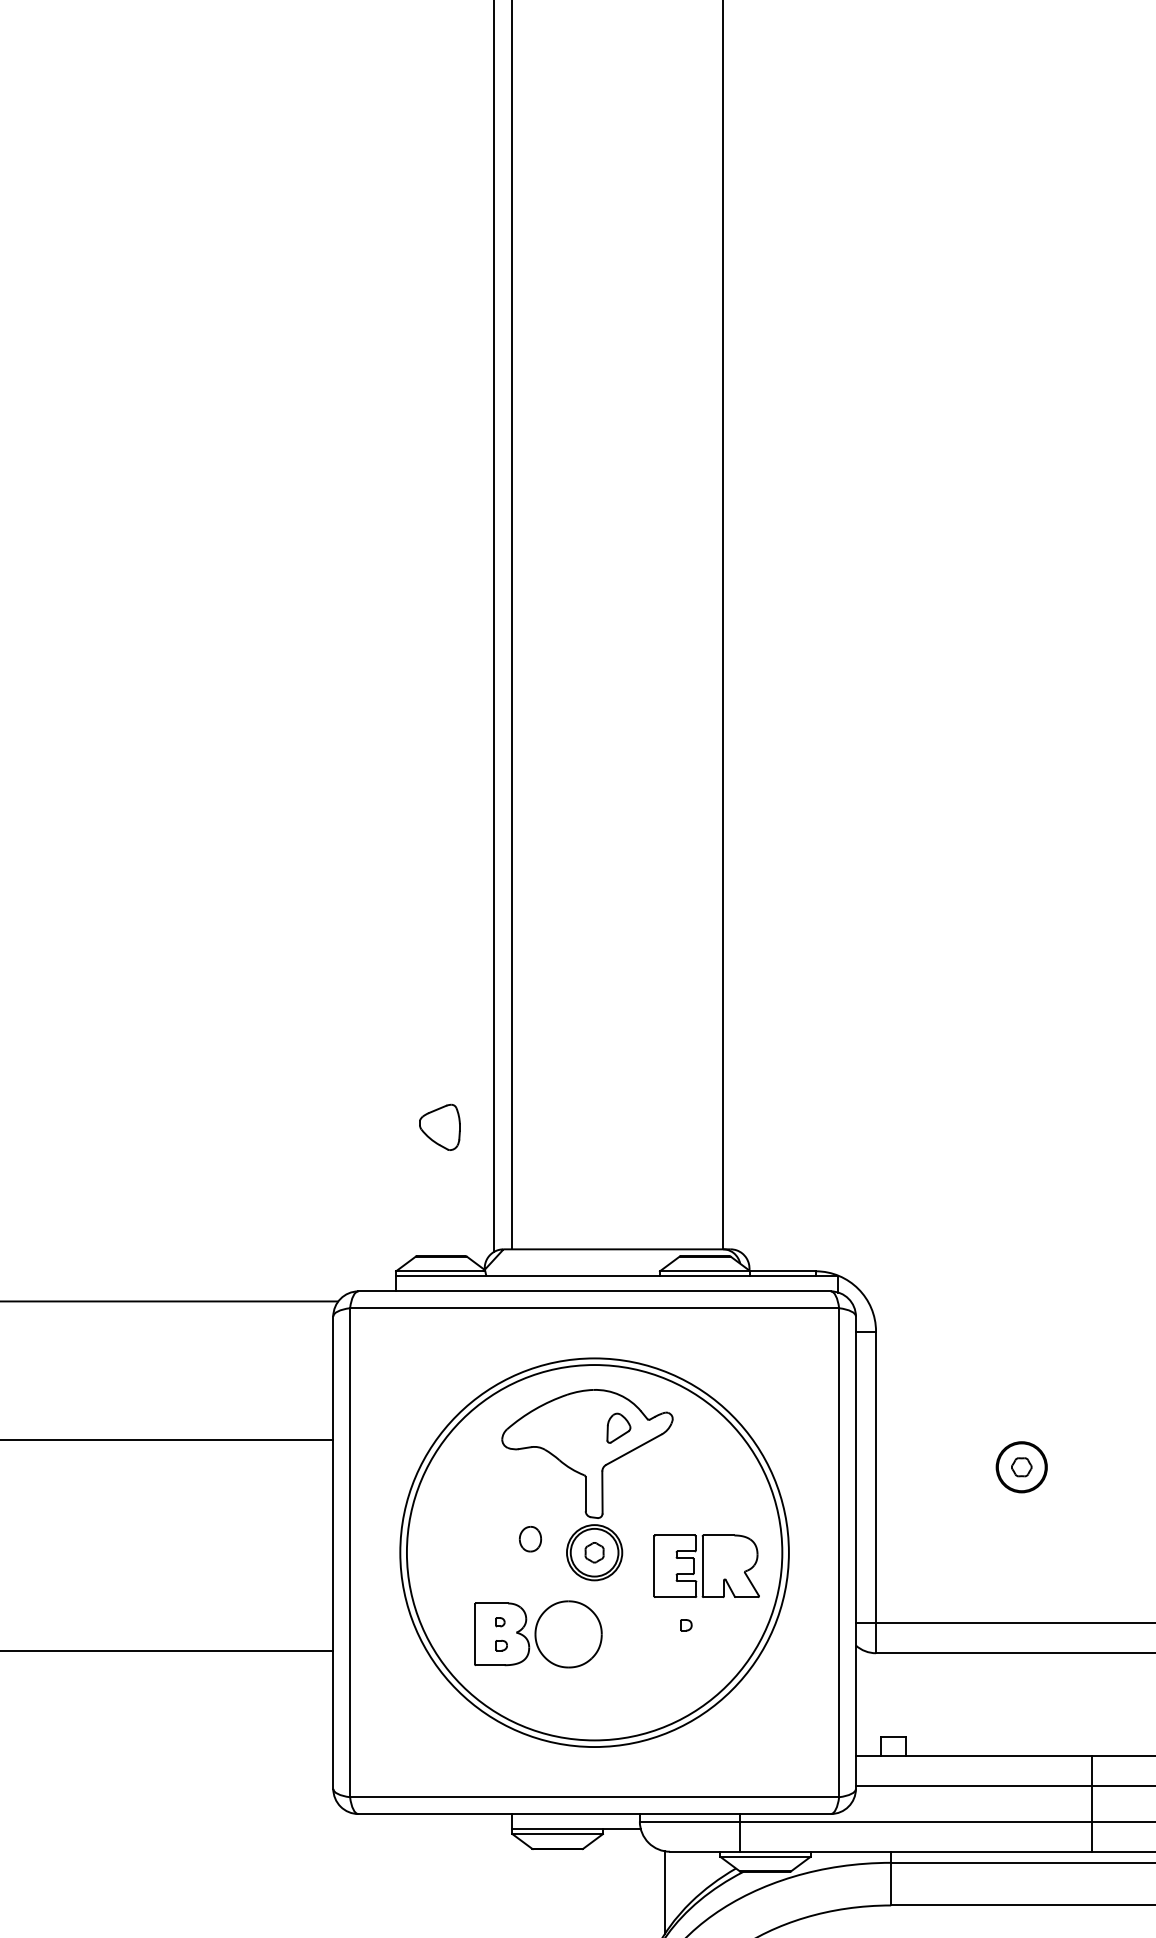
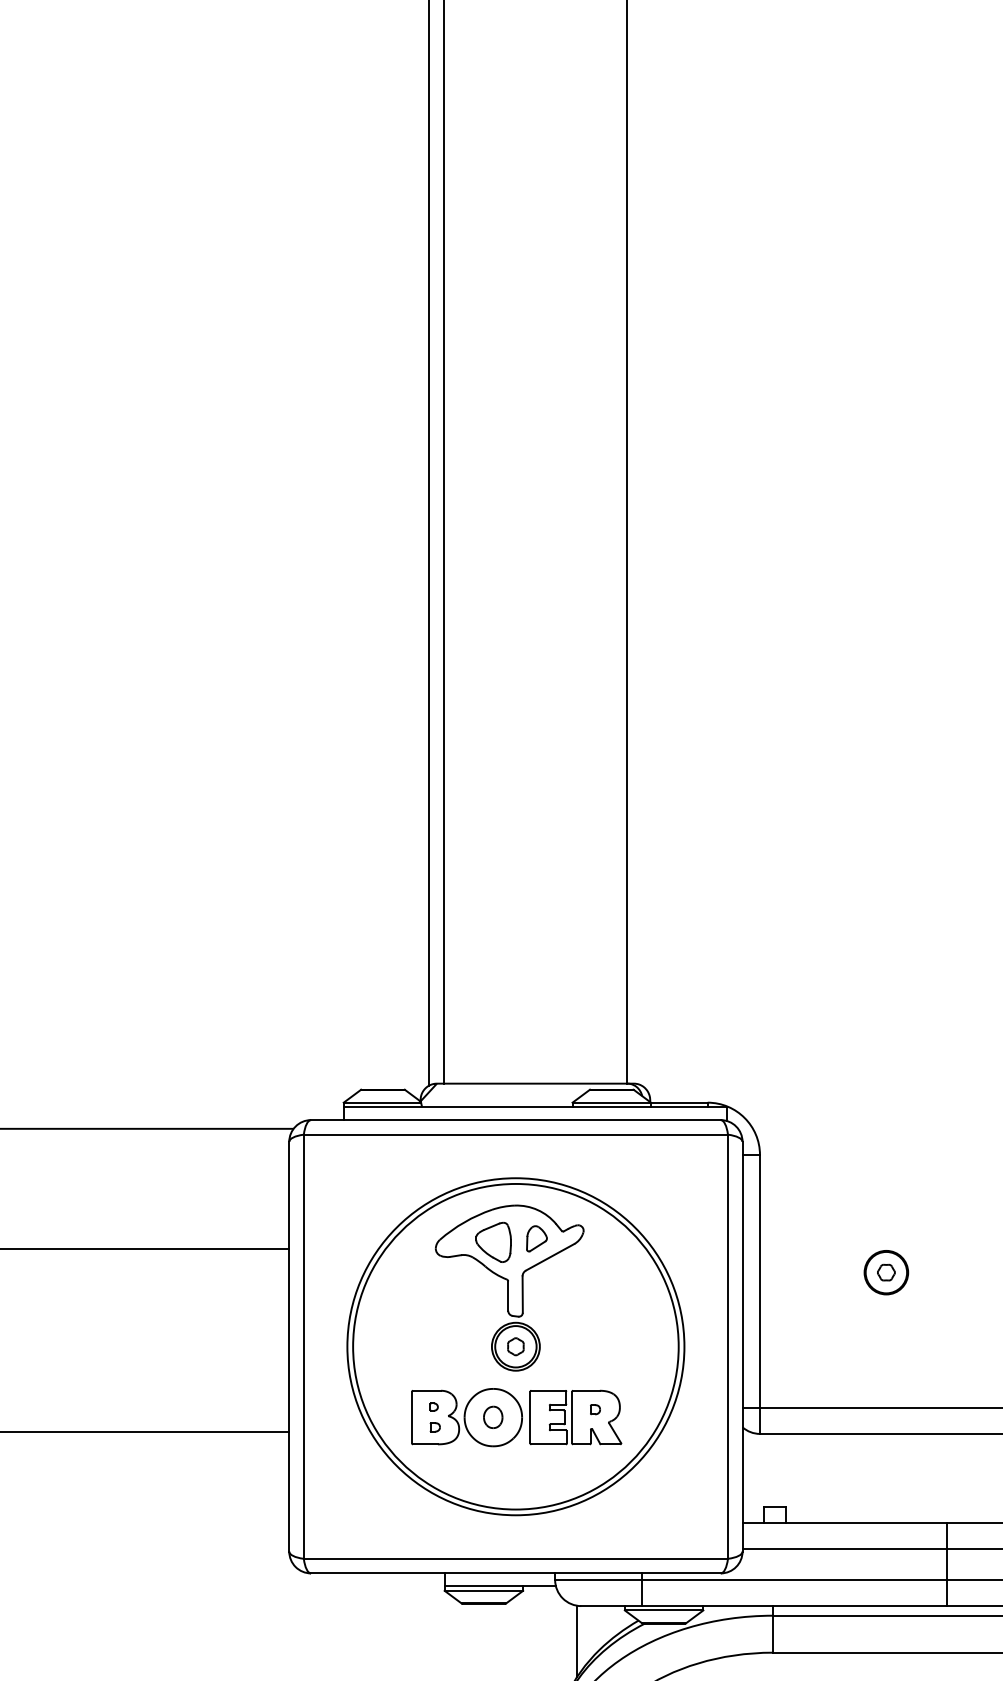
part: (439, 1126) -> (493, 1241), moved
part: (530, 1539) -> (493, 1417), moved
part: (706, 1565) -> (575, 1416), moved

